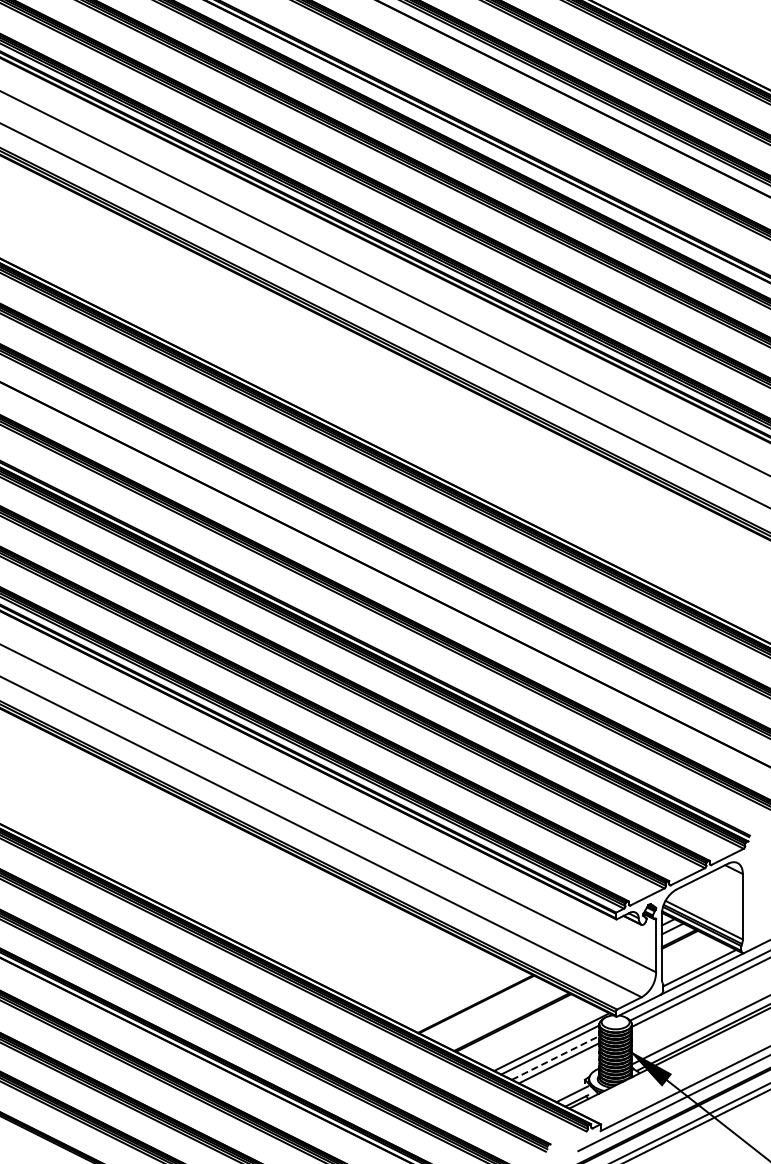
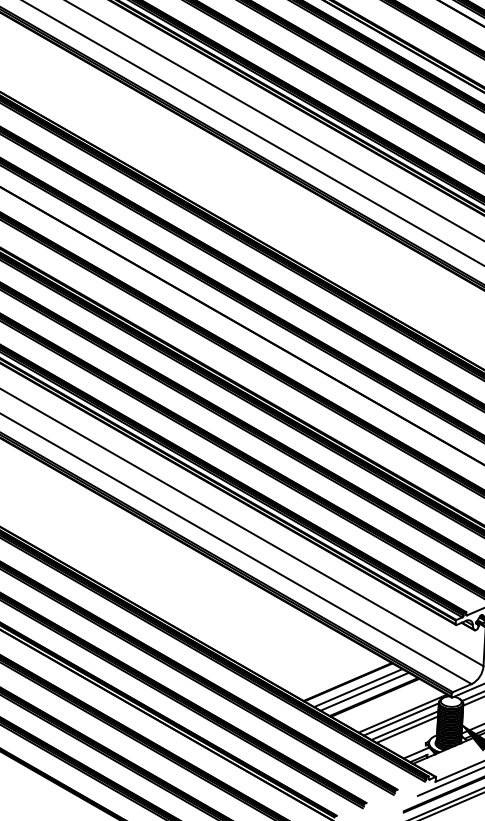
line: (489, 1011) -> (357, 688), added
line: (498, 1015) -> (364, 691), added
line: (555, 1057) -> (404, 725), dashed -> solid

